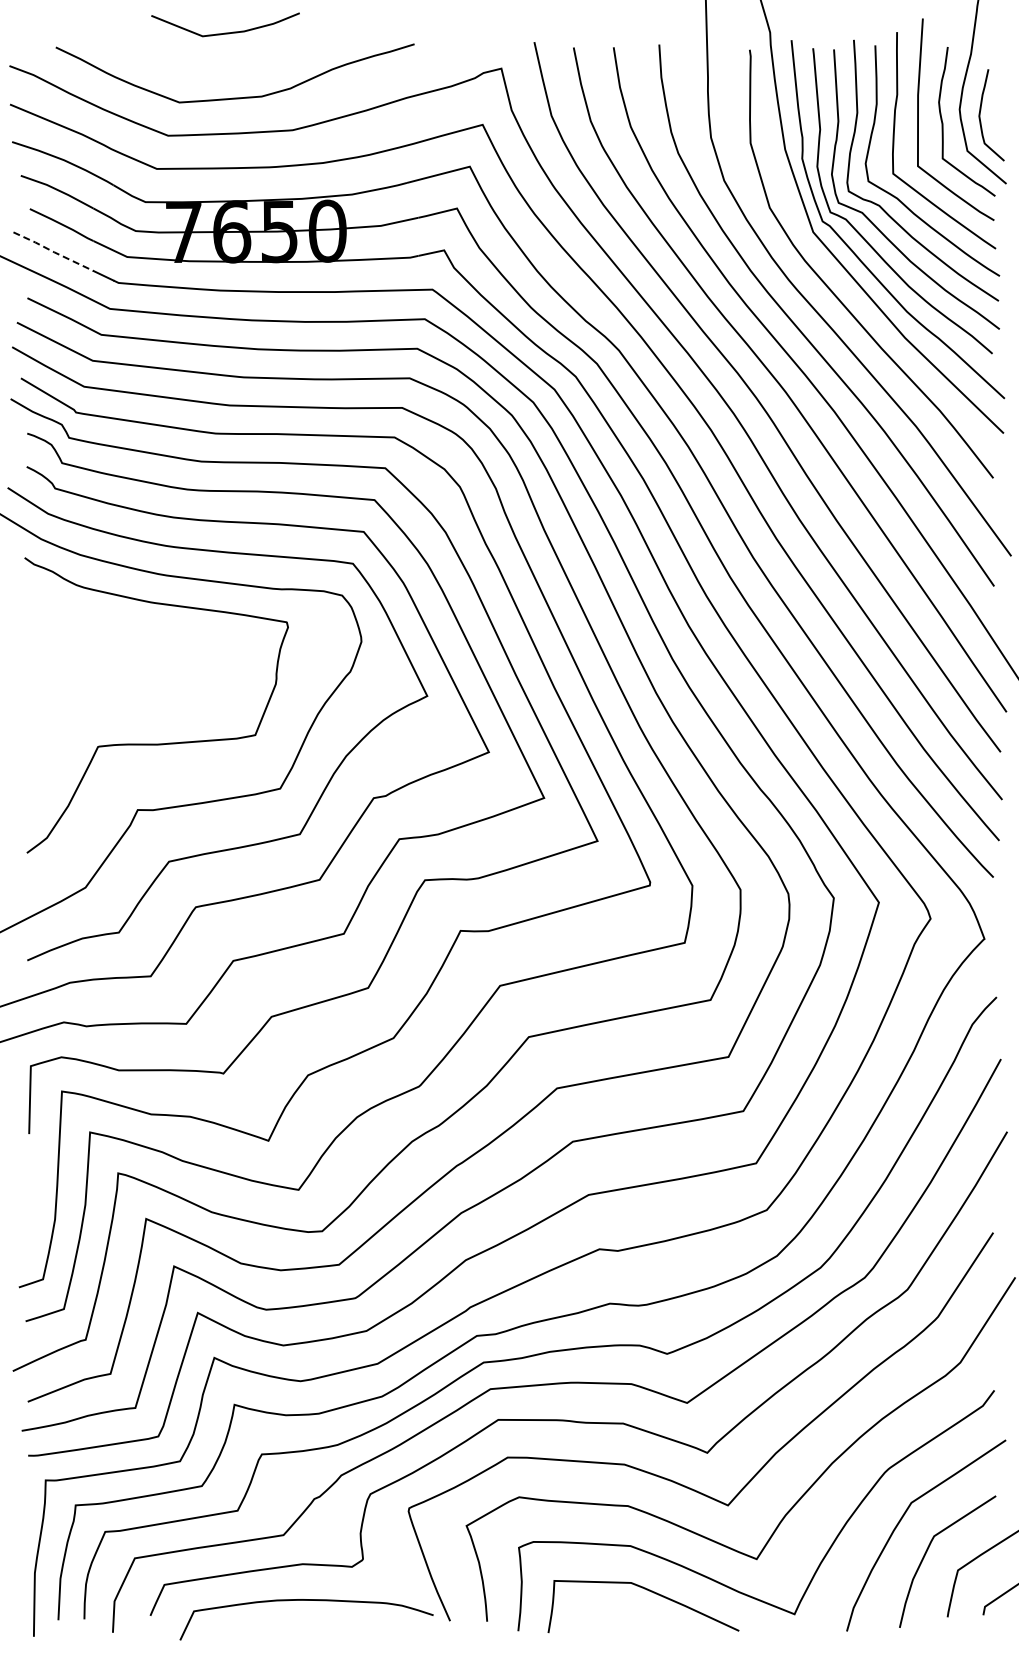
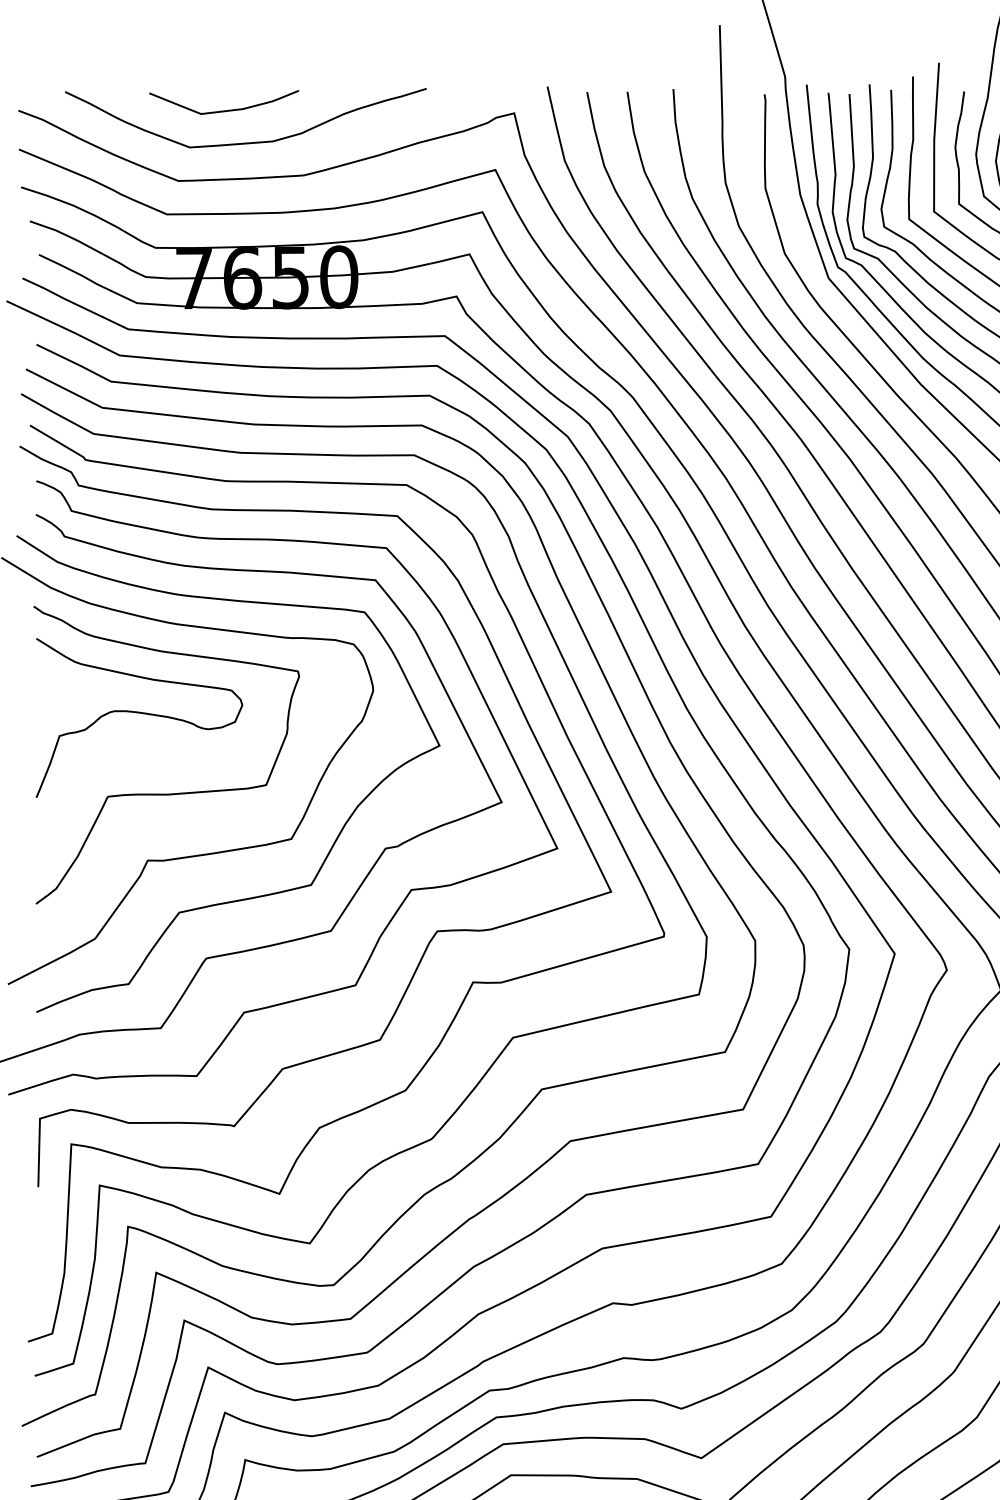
curve: (225, 32) -> (224, 110), moved
line: (53, 251) -> (62, 297), dashed -> solid
curve: (129, 664) -> (139, 713), added

